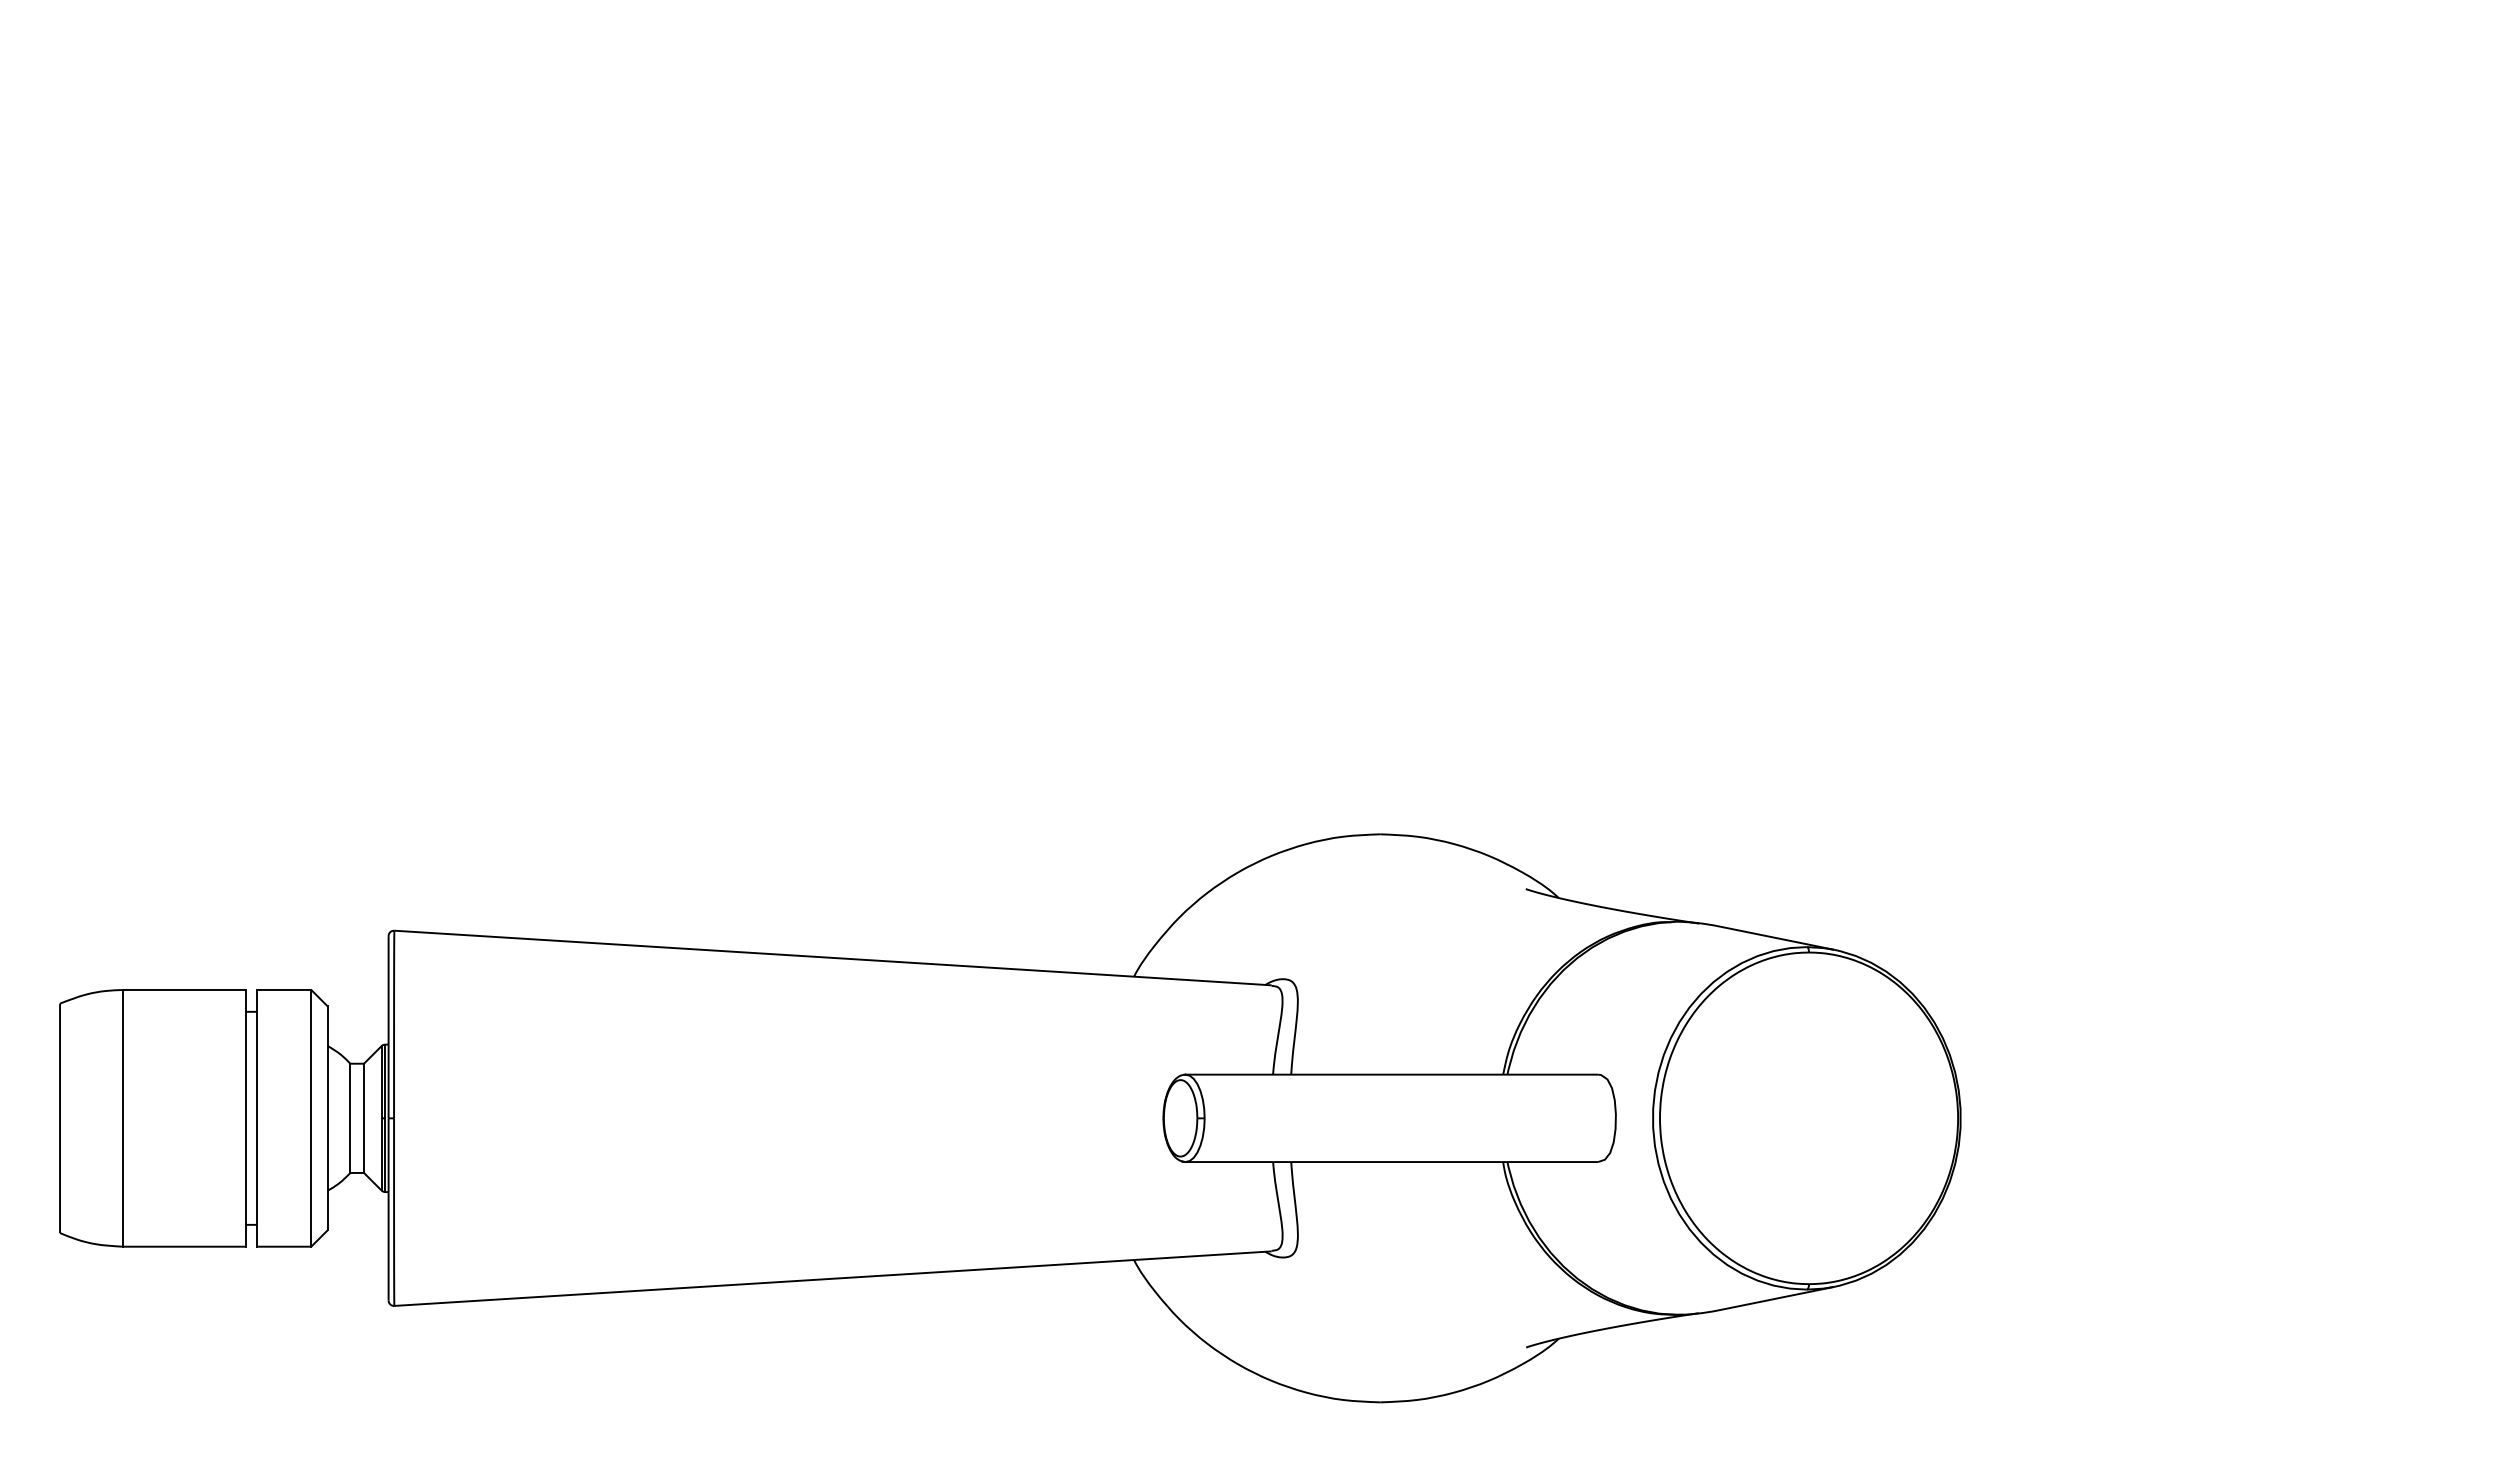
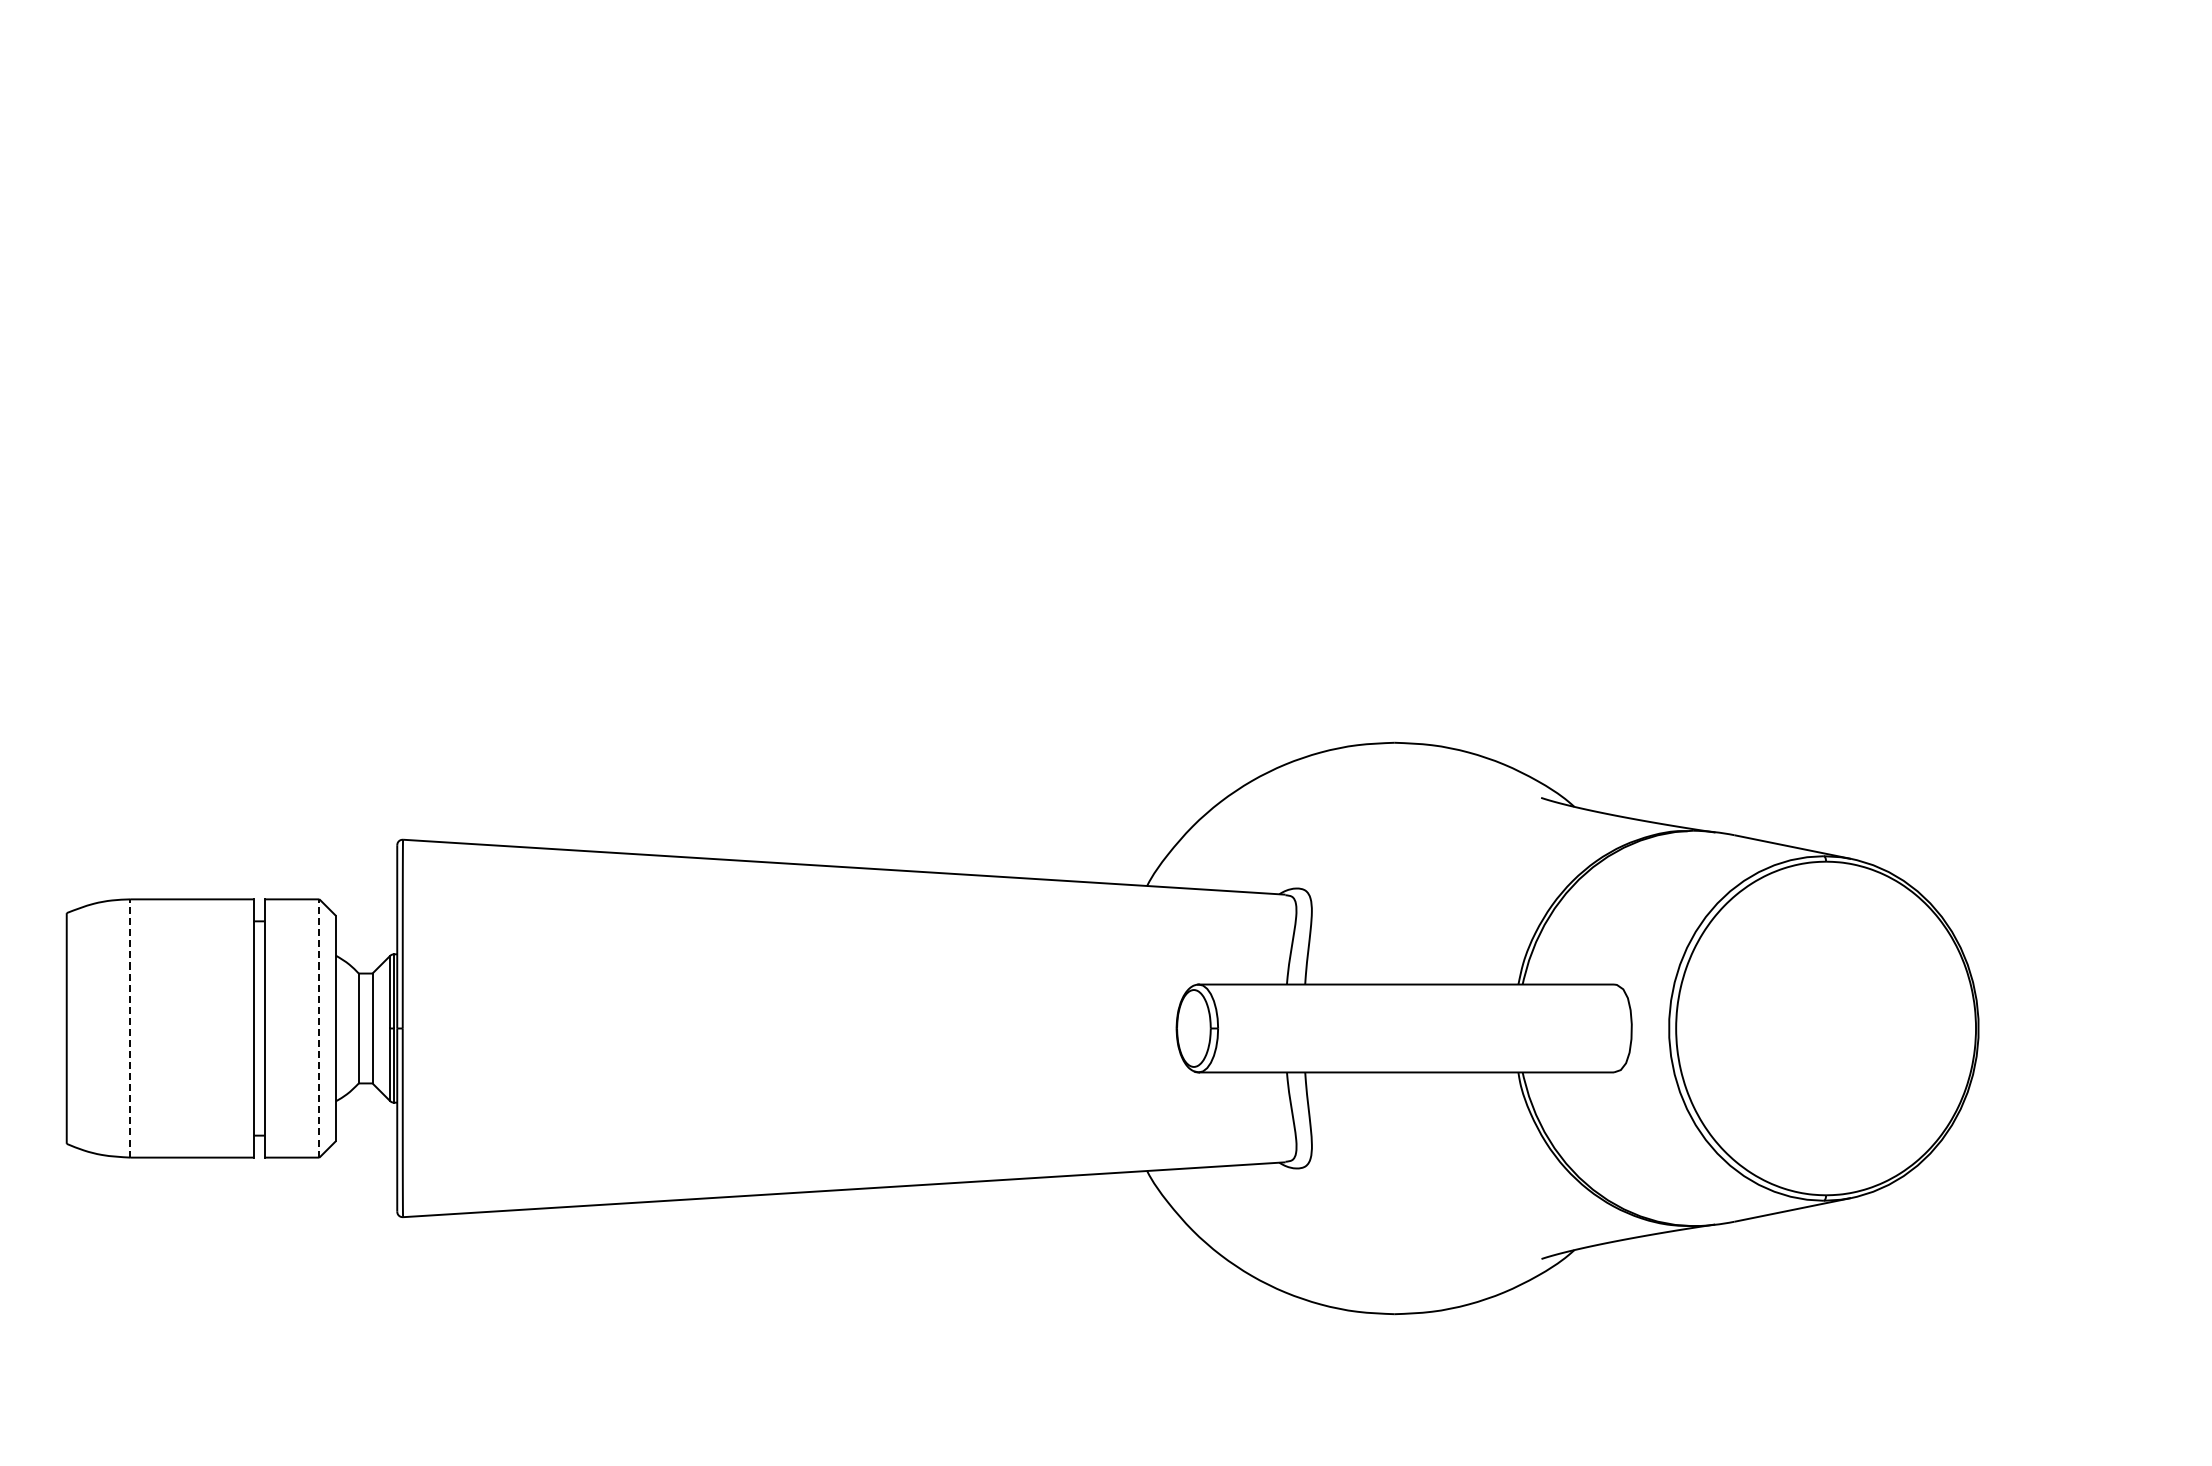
line: (123, 1117) -> (130, 1027), solid -> dashed
line: (311, 1117) -> (319, 1027), solid -> dashed

